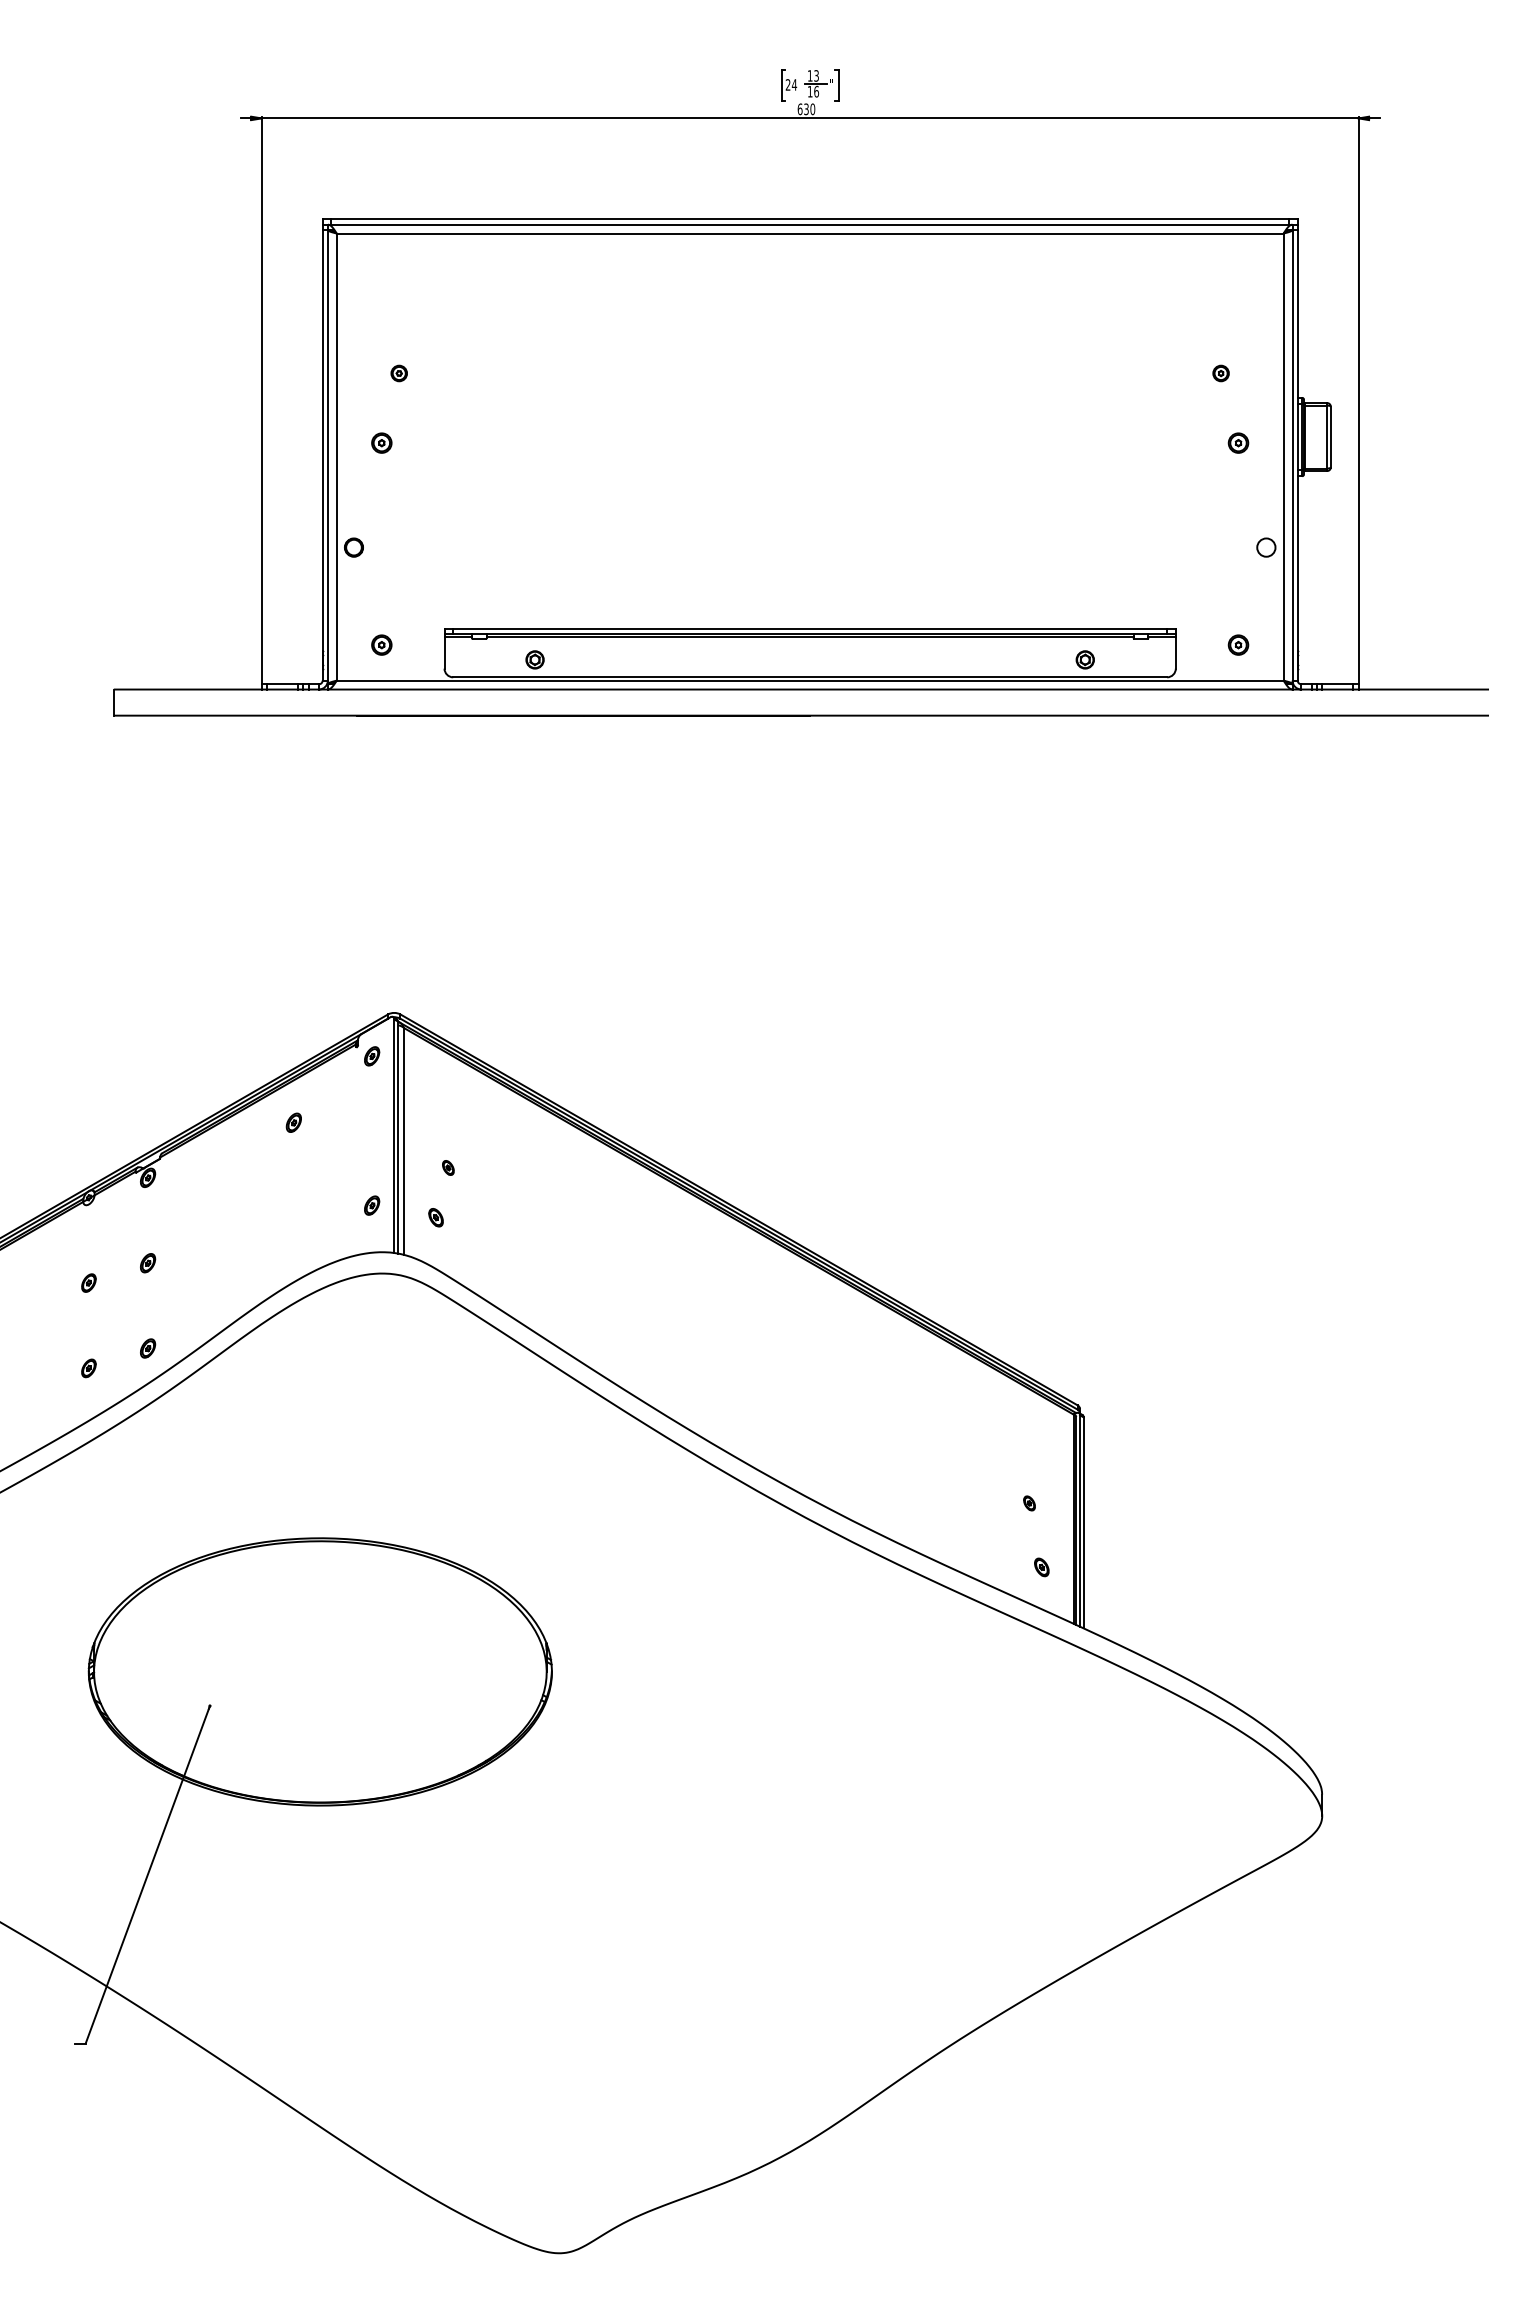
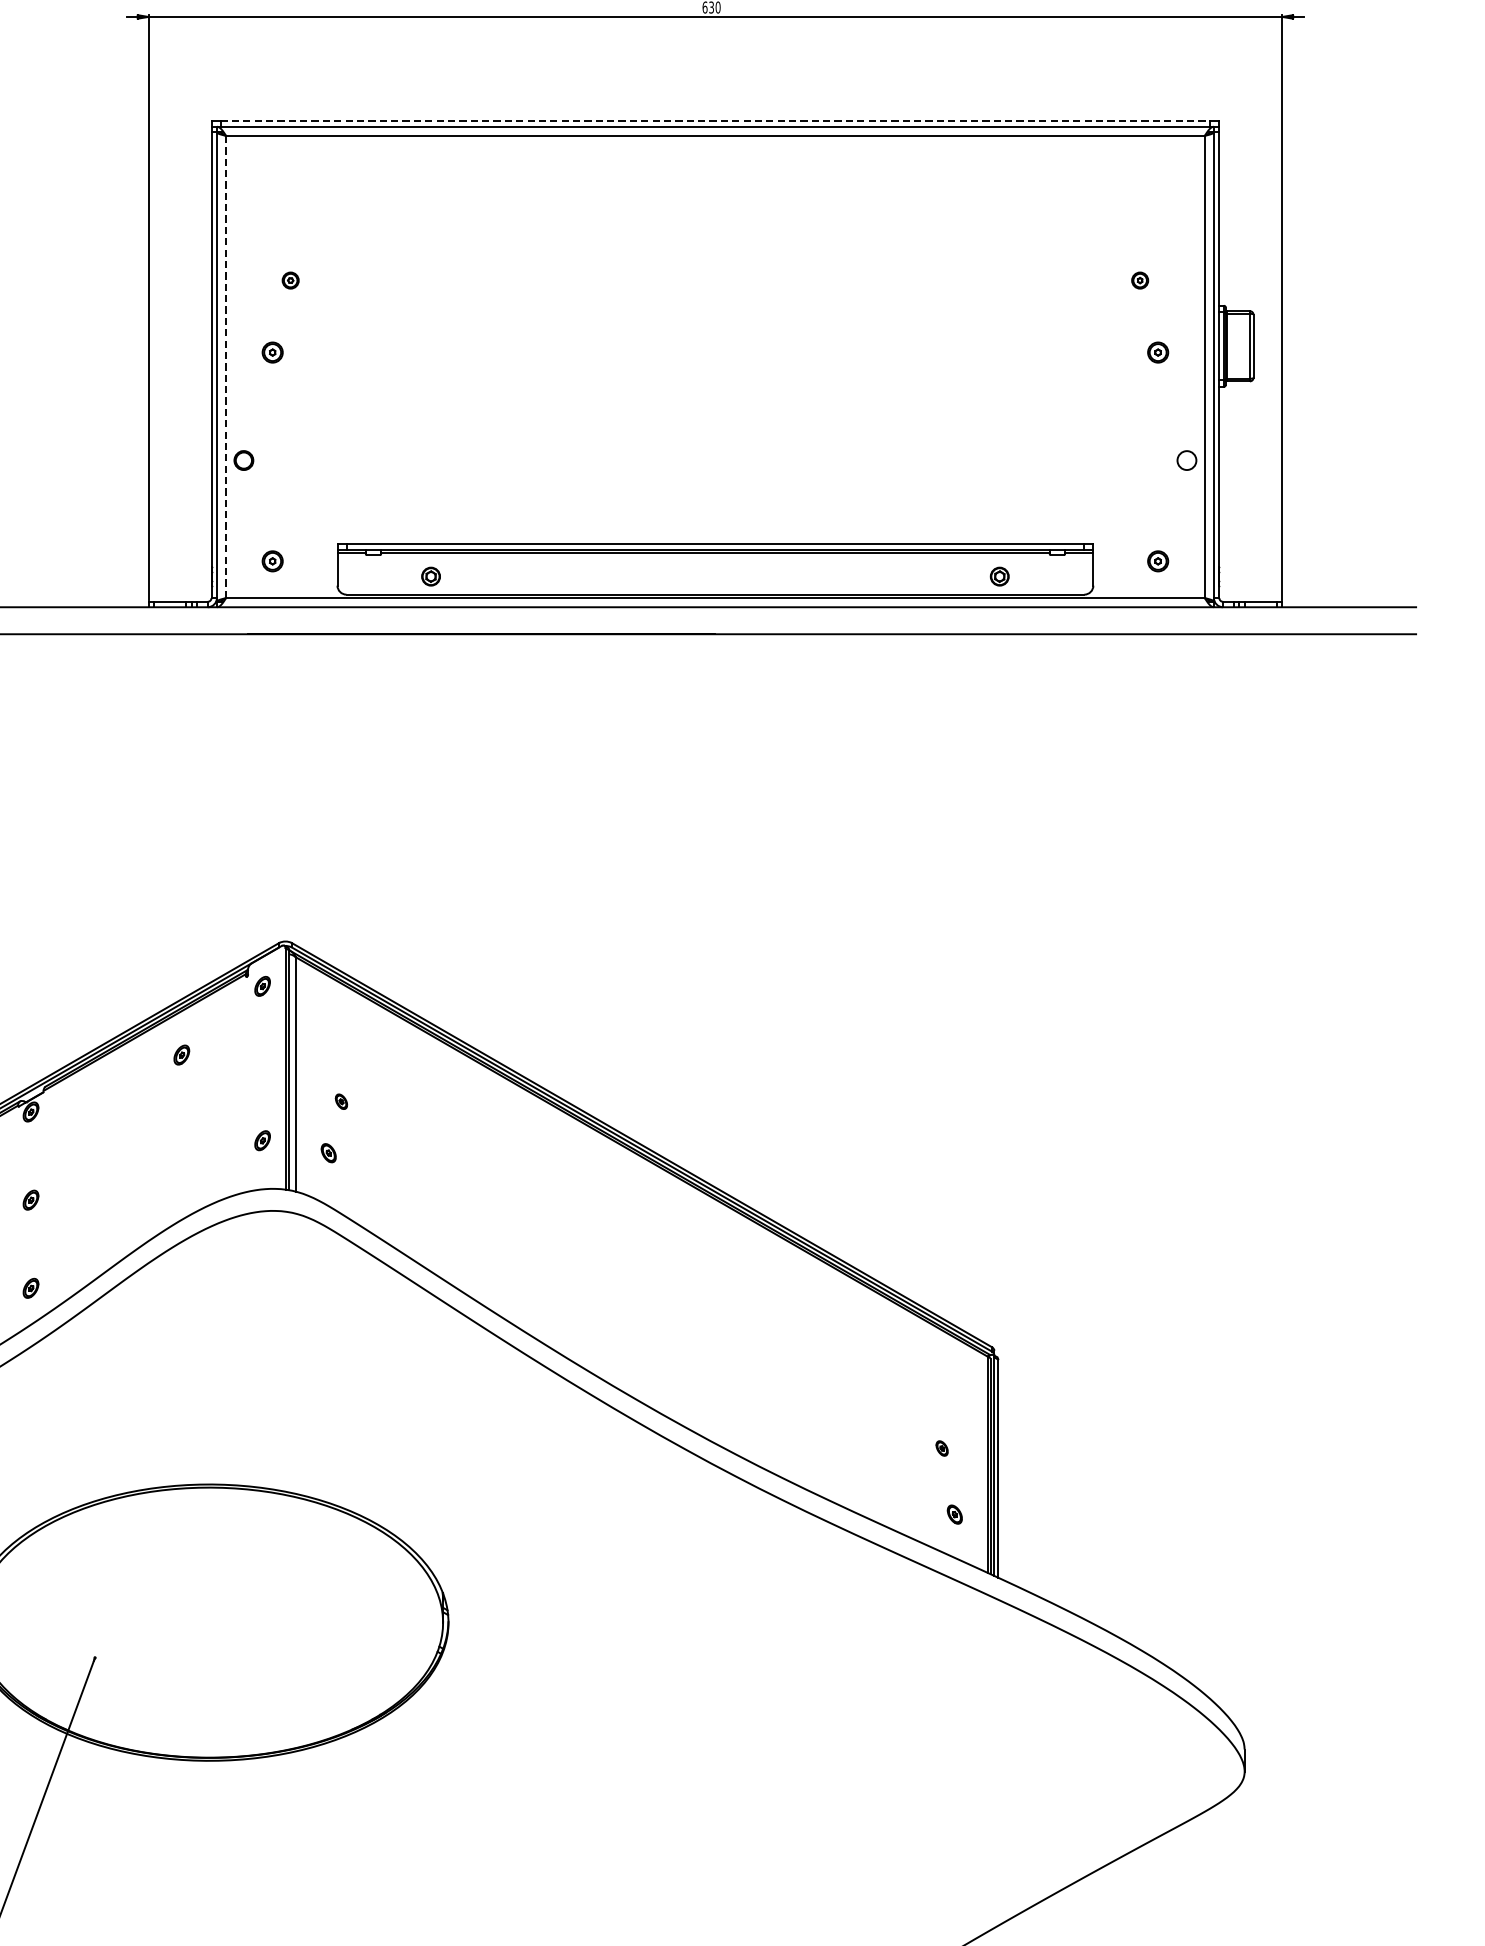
line: (810, 219) -> (715, 121), solid -> dashed
line: (336, 457) -> (225, 367), solid -> dashed

